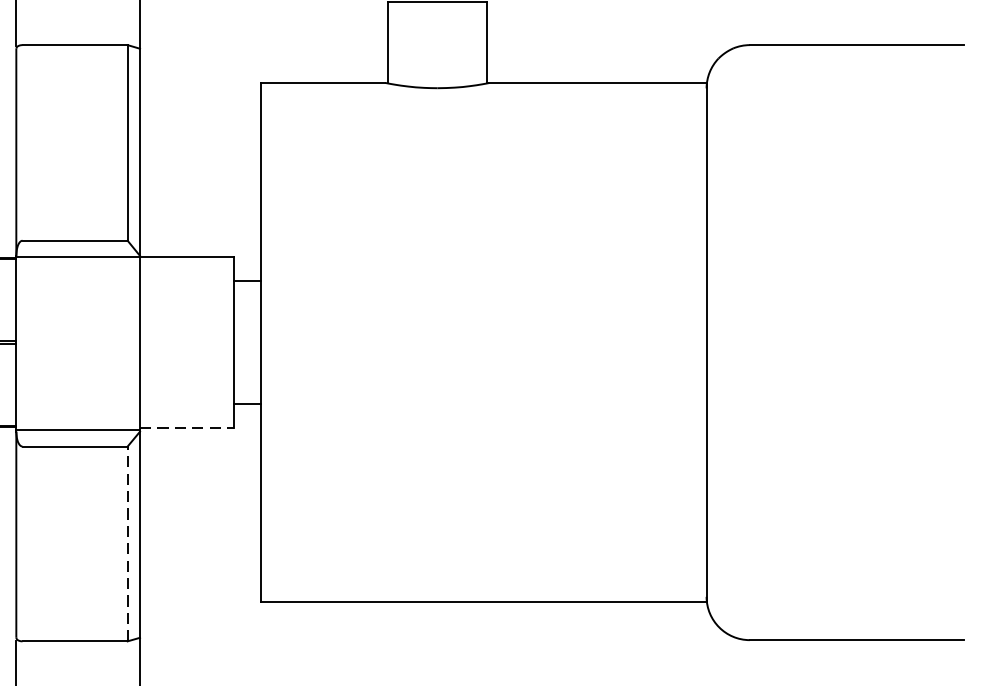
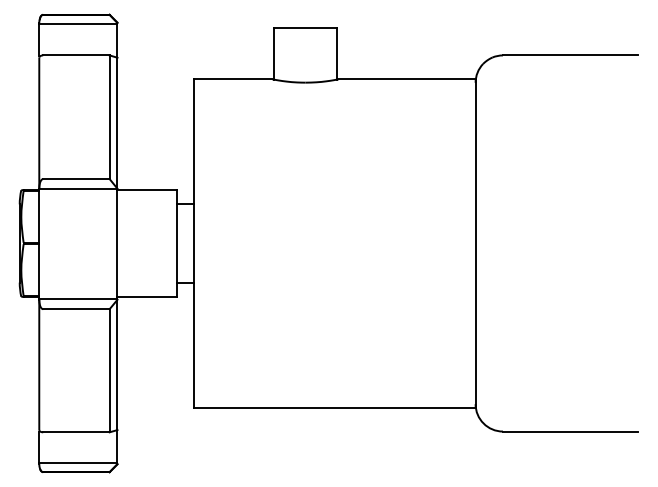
line: (187, 428) -> (147, 297), dashed -> solid
line: (127, 543) -> (109, 370), dashed -> solid

